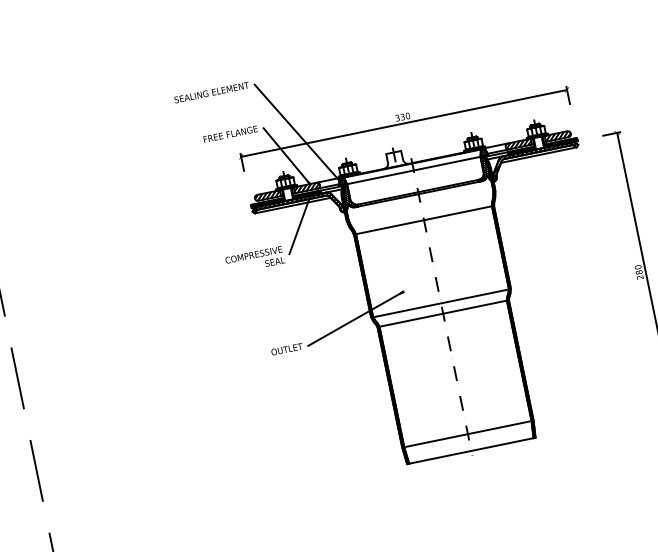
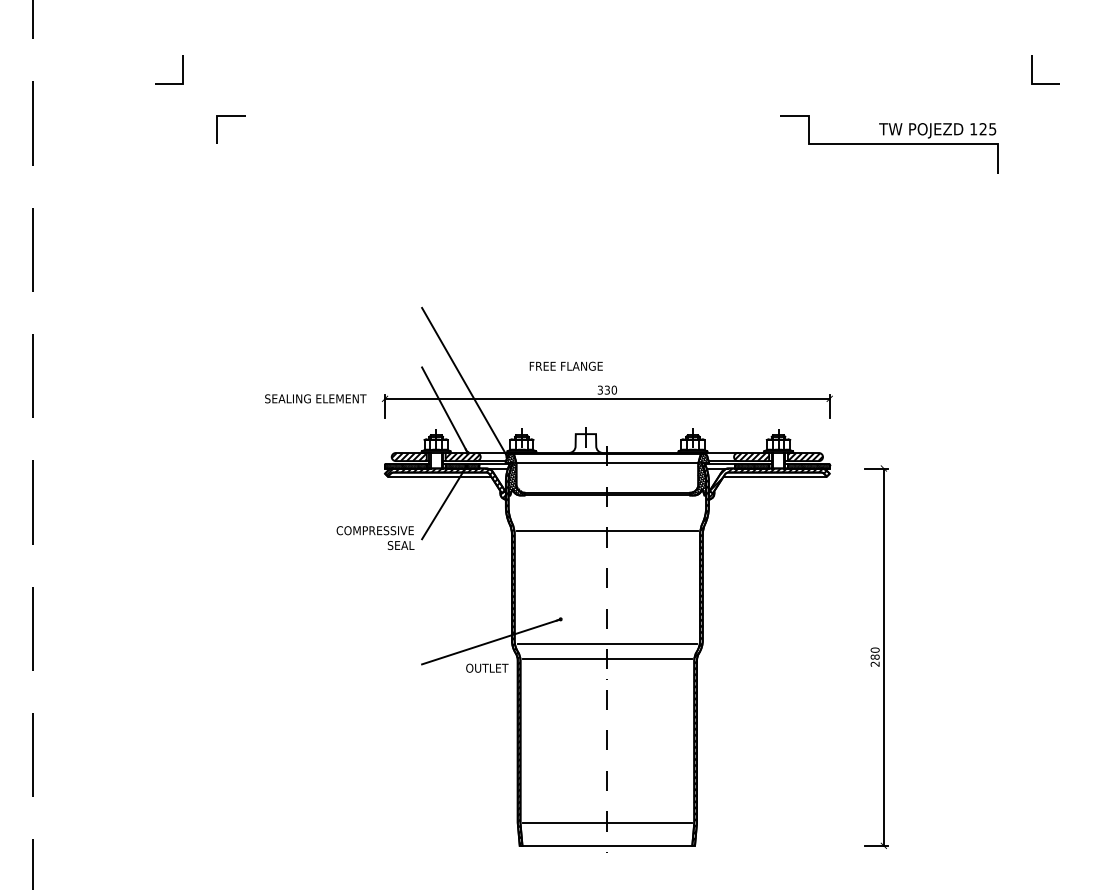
text: (211, 92) -> (315, 398), moved
text: (229, 133) -> (565, 365), moved
text: (287, 348) -> (487, 667), moved

